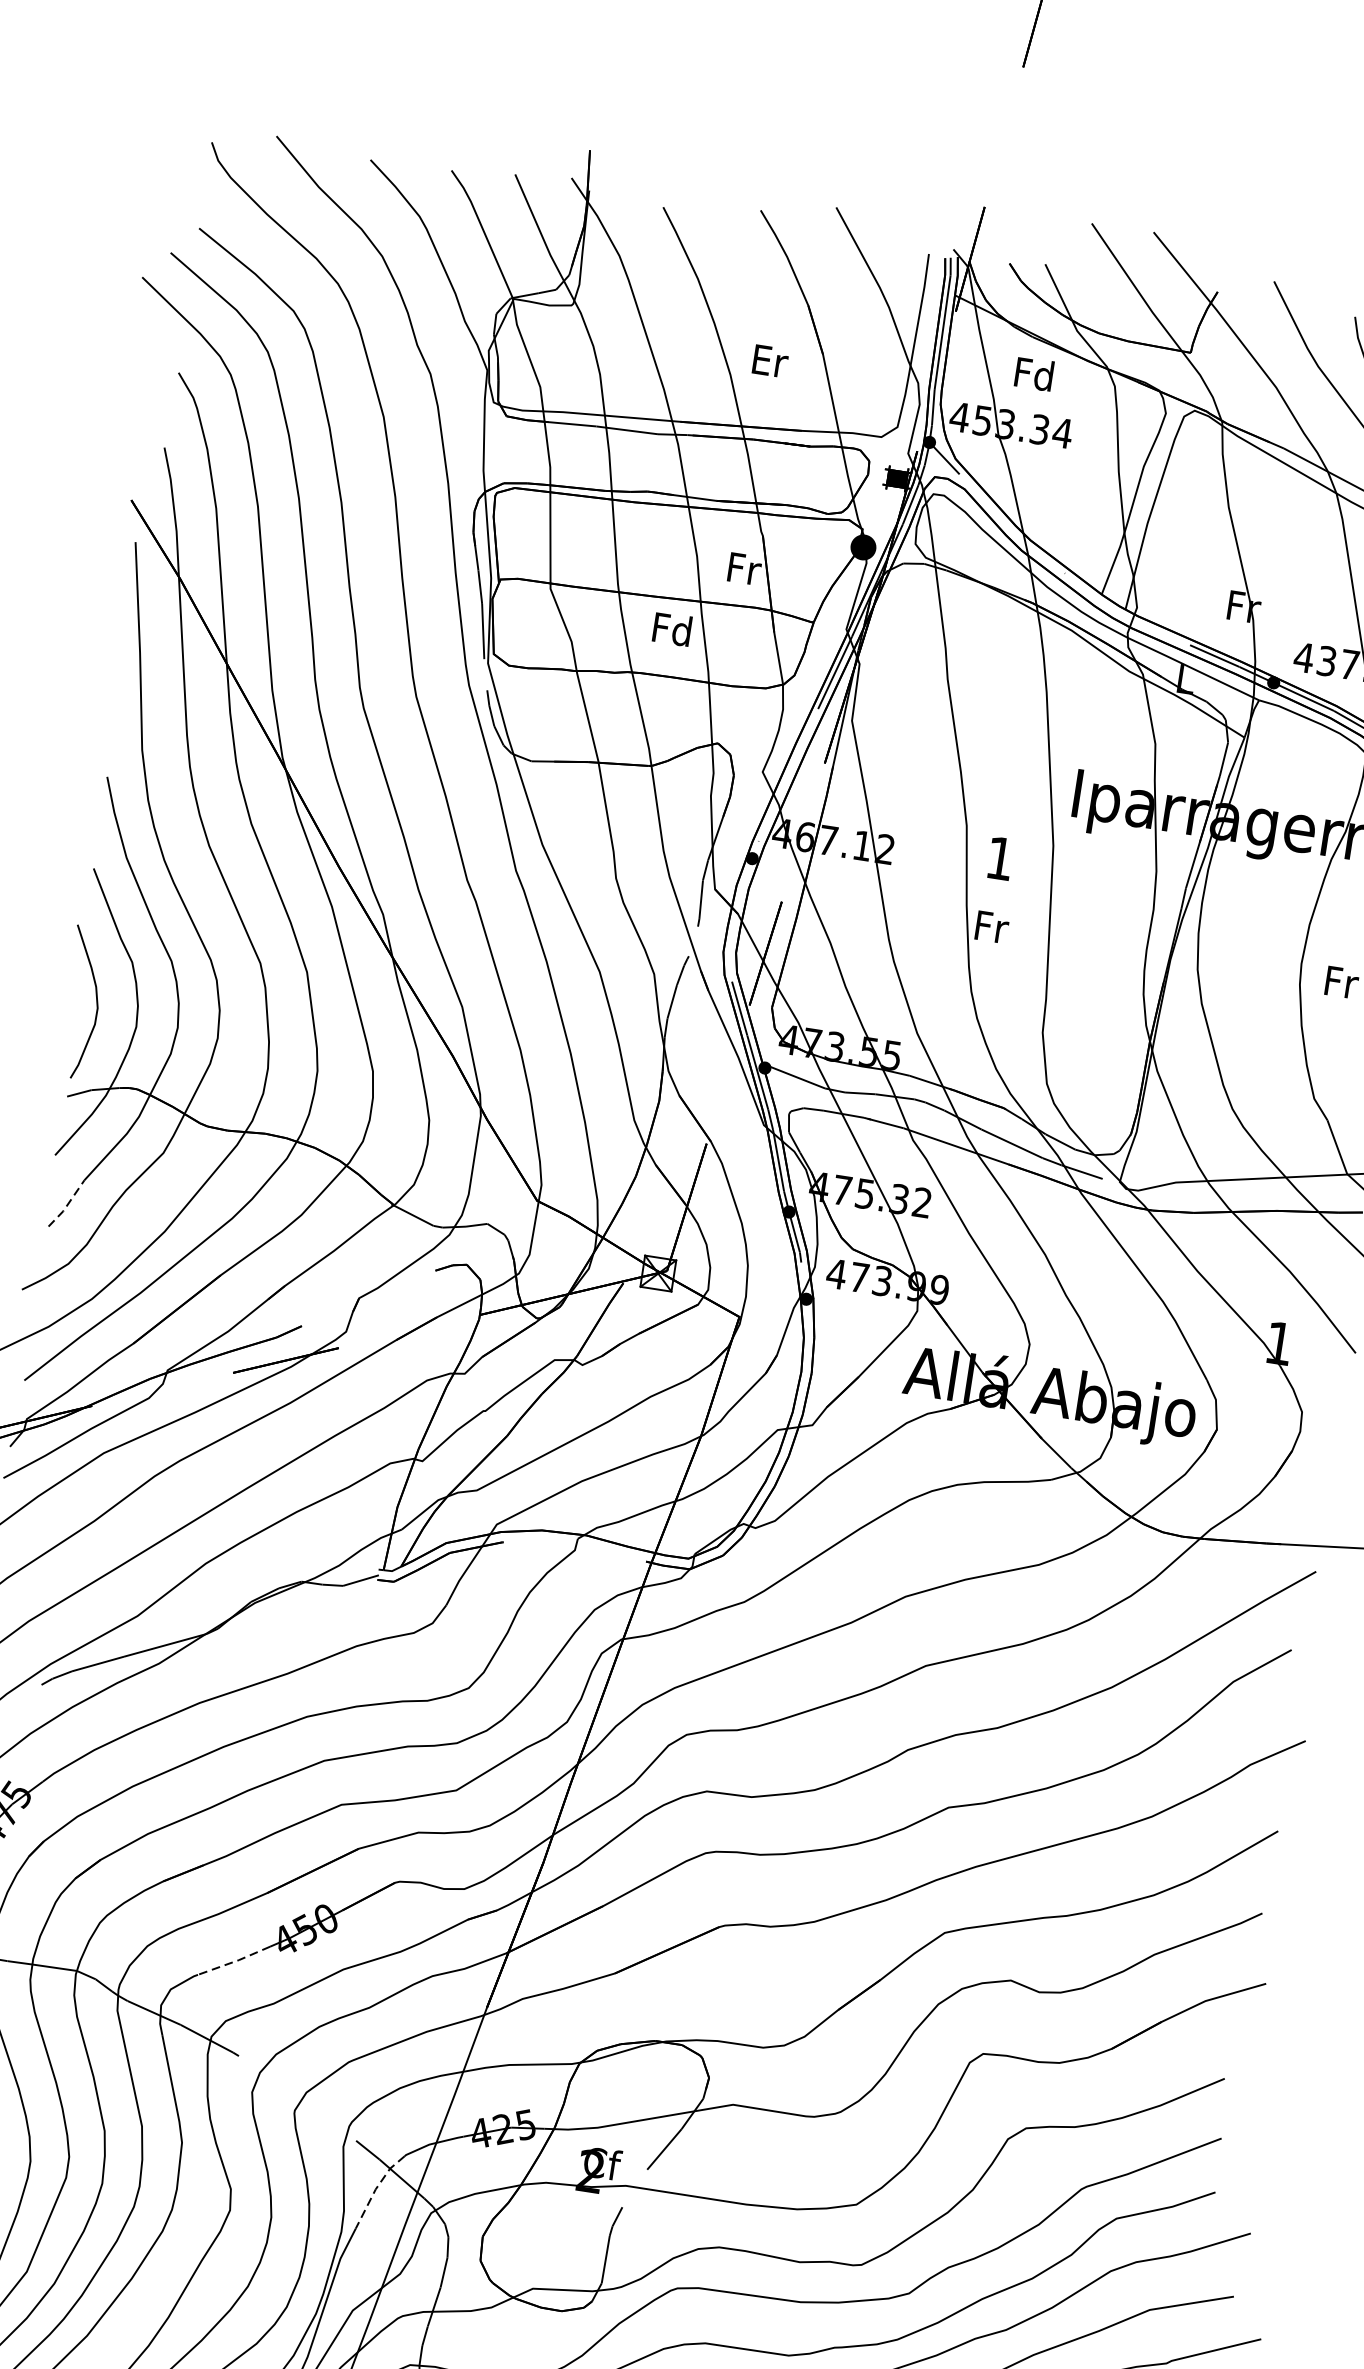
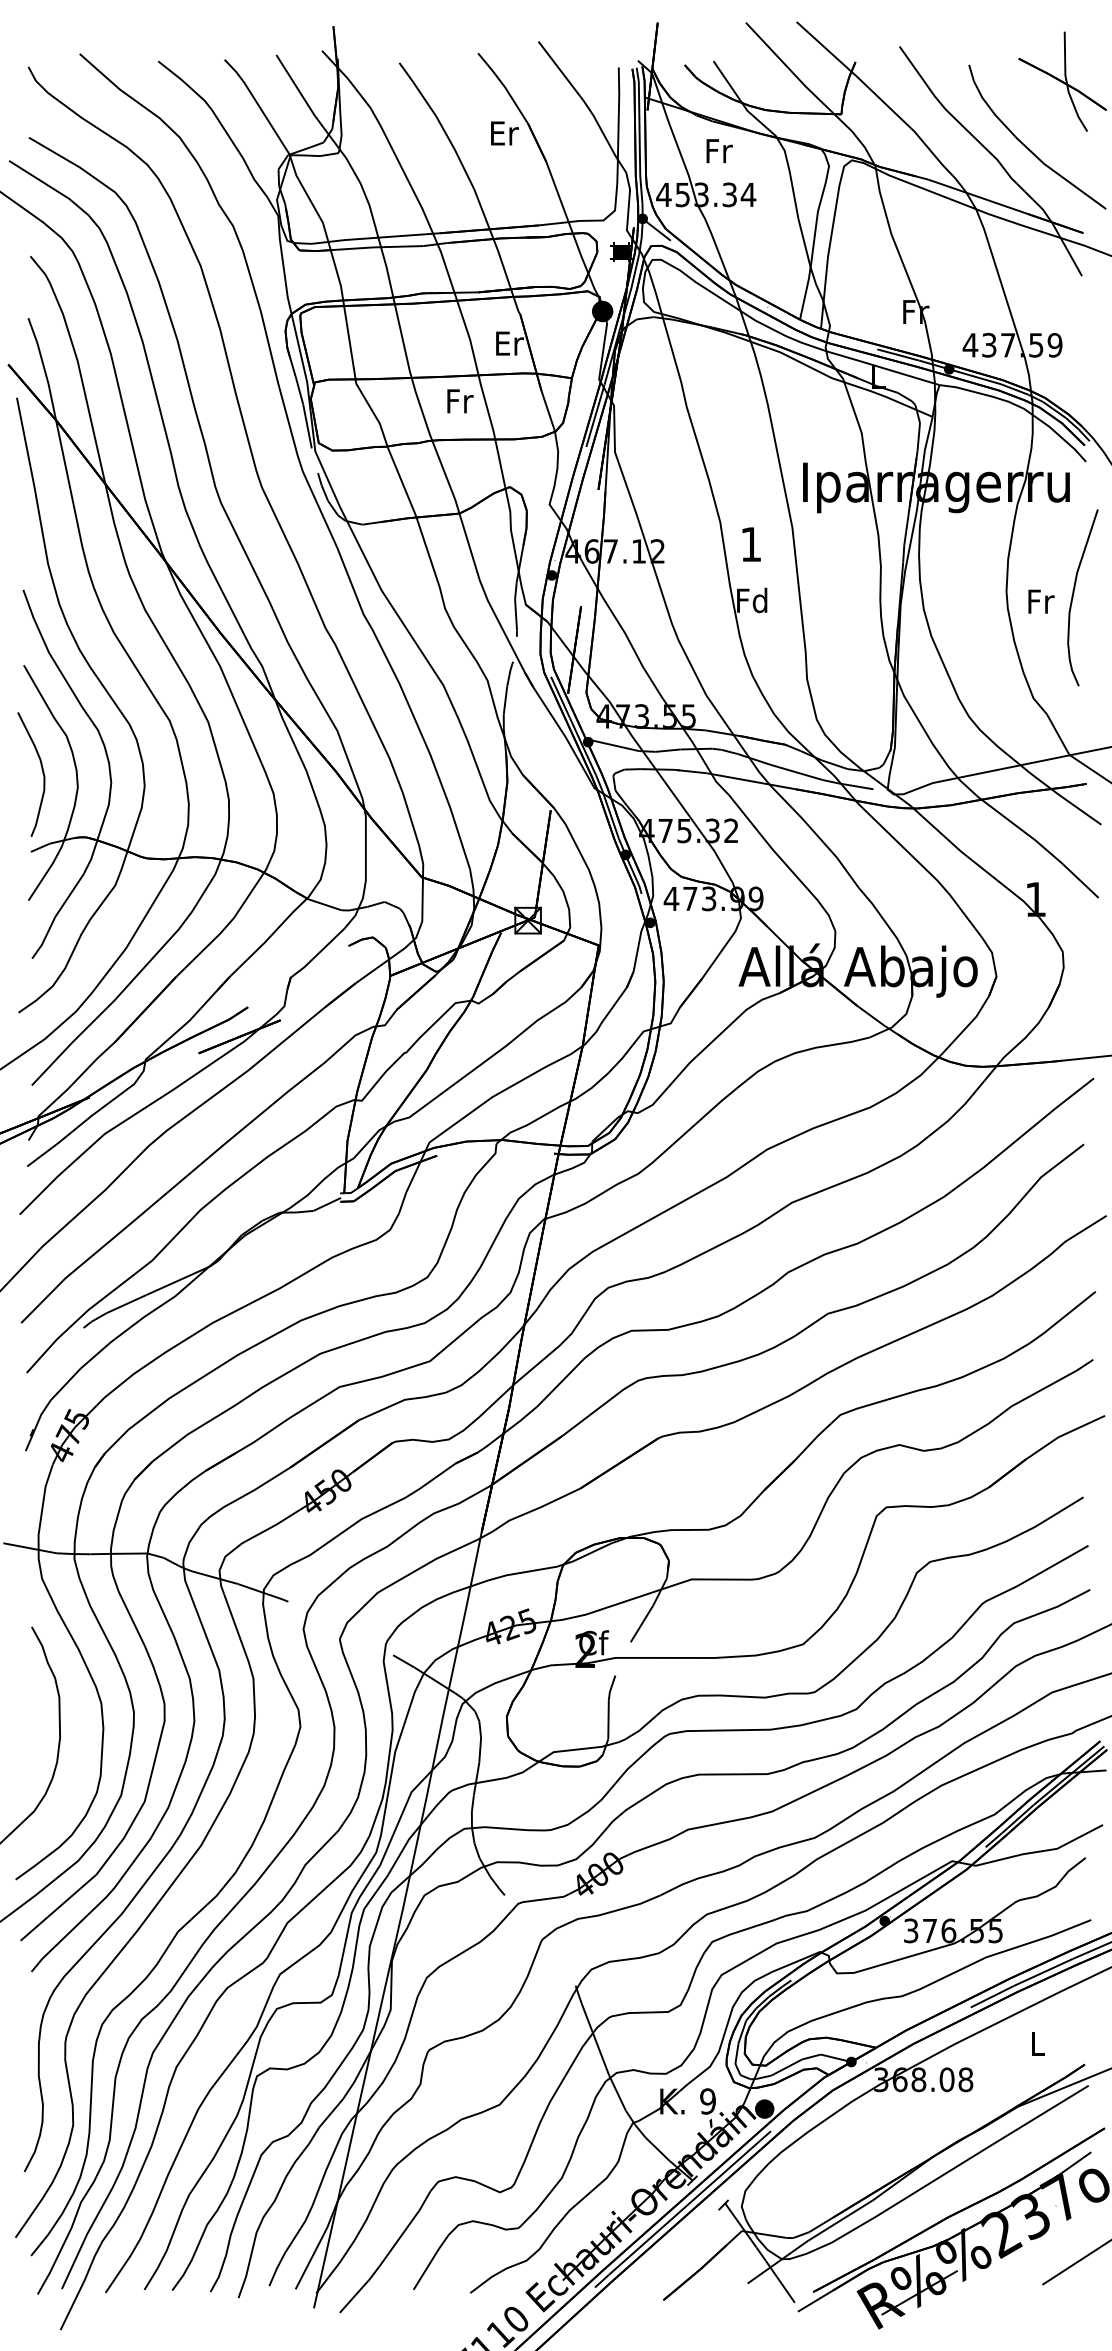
text: (770, 361) -> (504, 133), moved
text: (1034, 373) -> (718, 150), Fd -> Fr
text: (744, 568) -> (509, 343), Fr -> Er
text: (672, 628) -> (459, 400), Fd -> Fr
text: (991, 926) -> (752, 600), Fr -> Fd
line: (67, 1205) -> (44, 939), dashed -> solid
line: (235, 1961) -> (273, 1526), dashed -> solid
line: (375, 2188) -> (414, 1691), dashed -> solid

